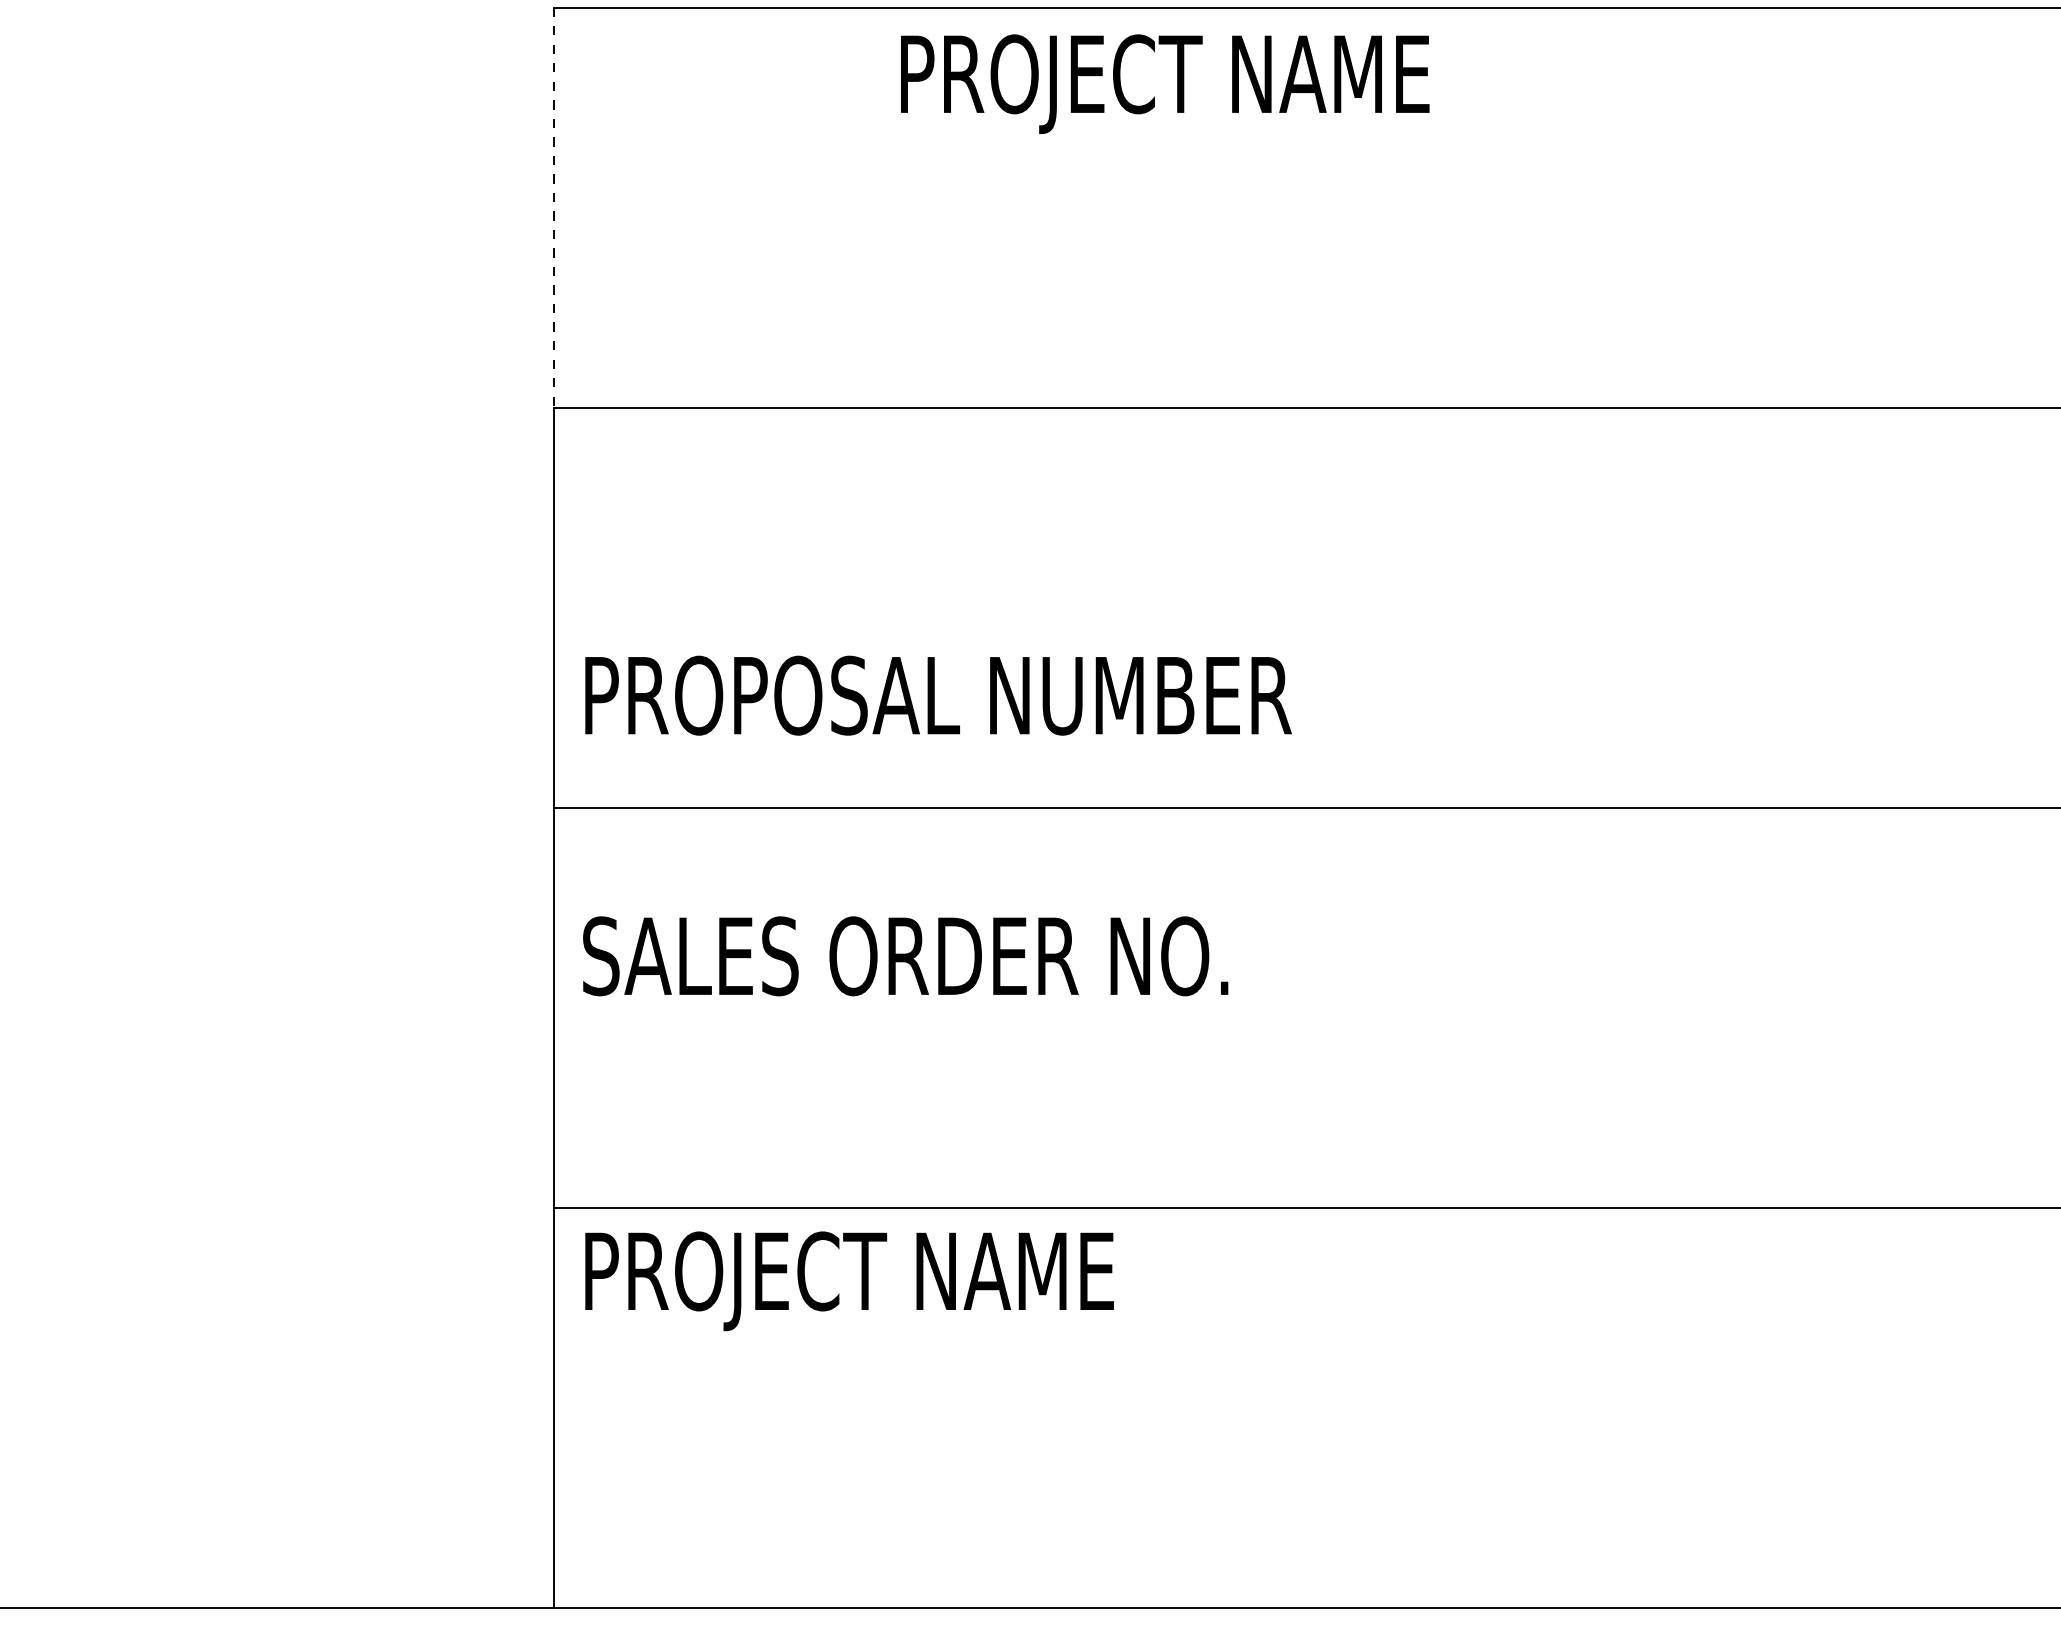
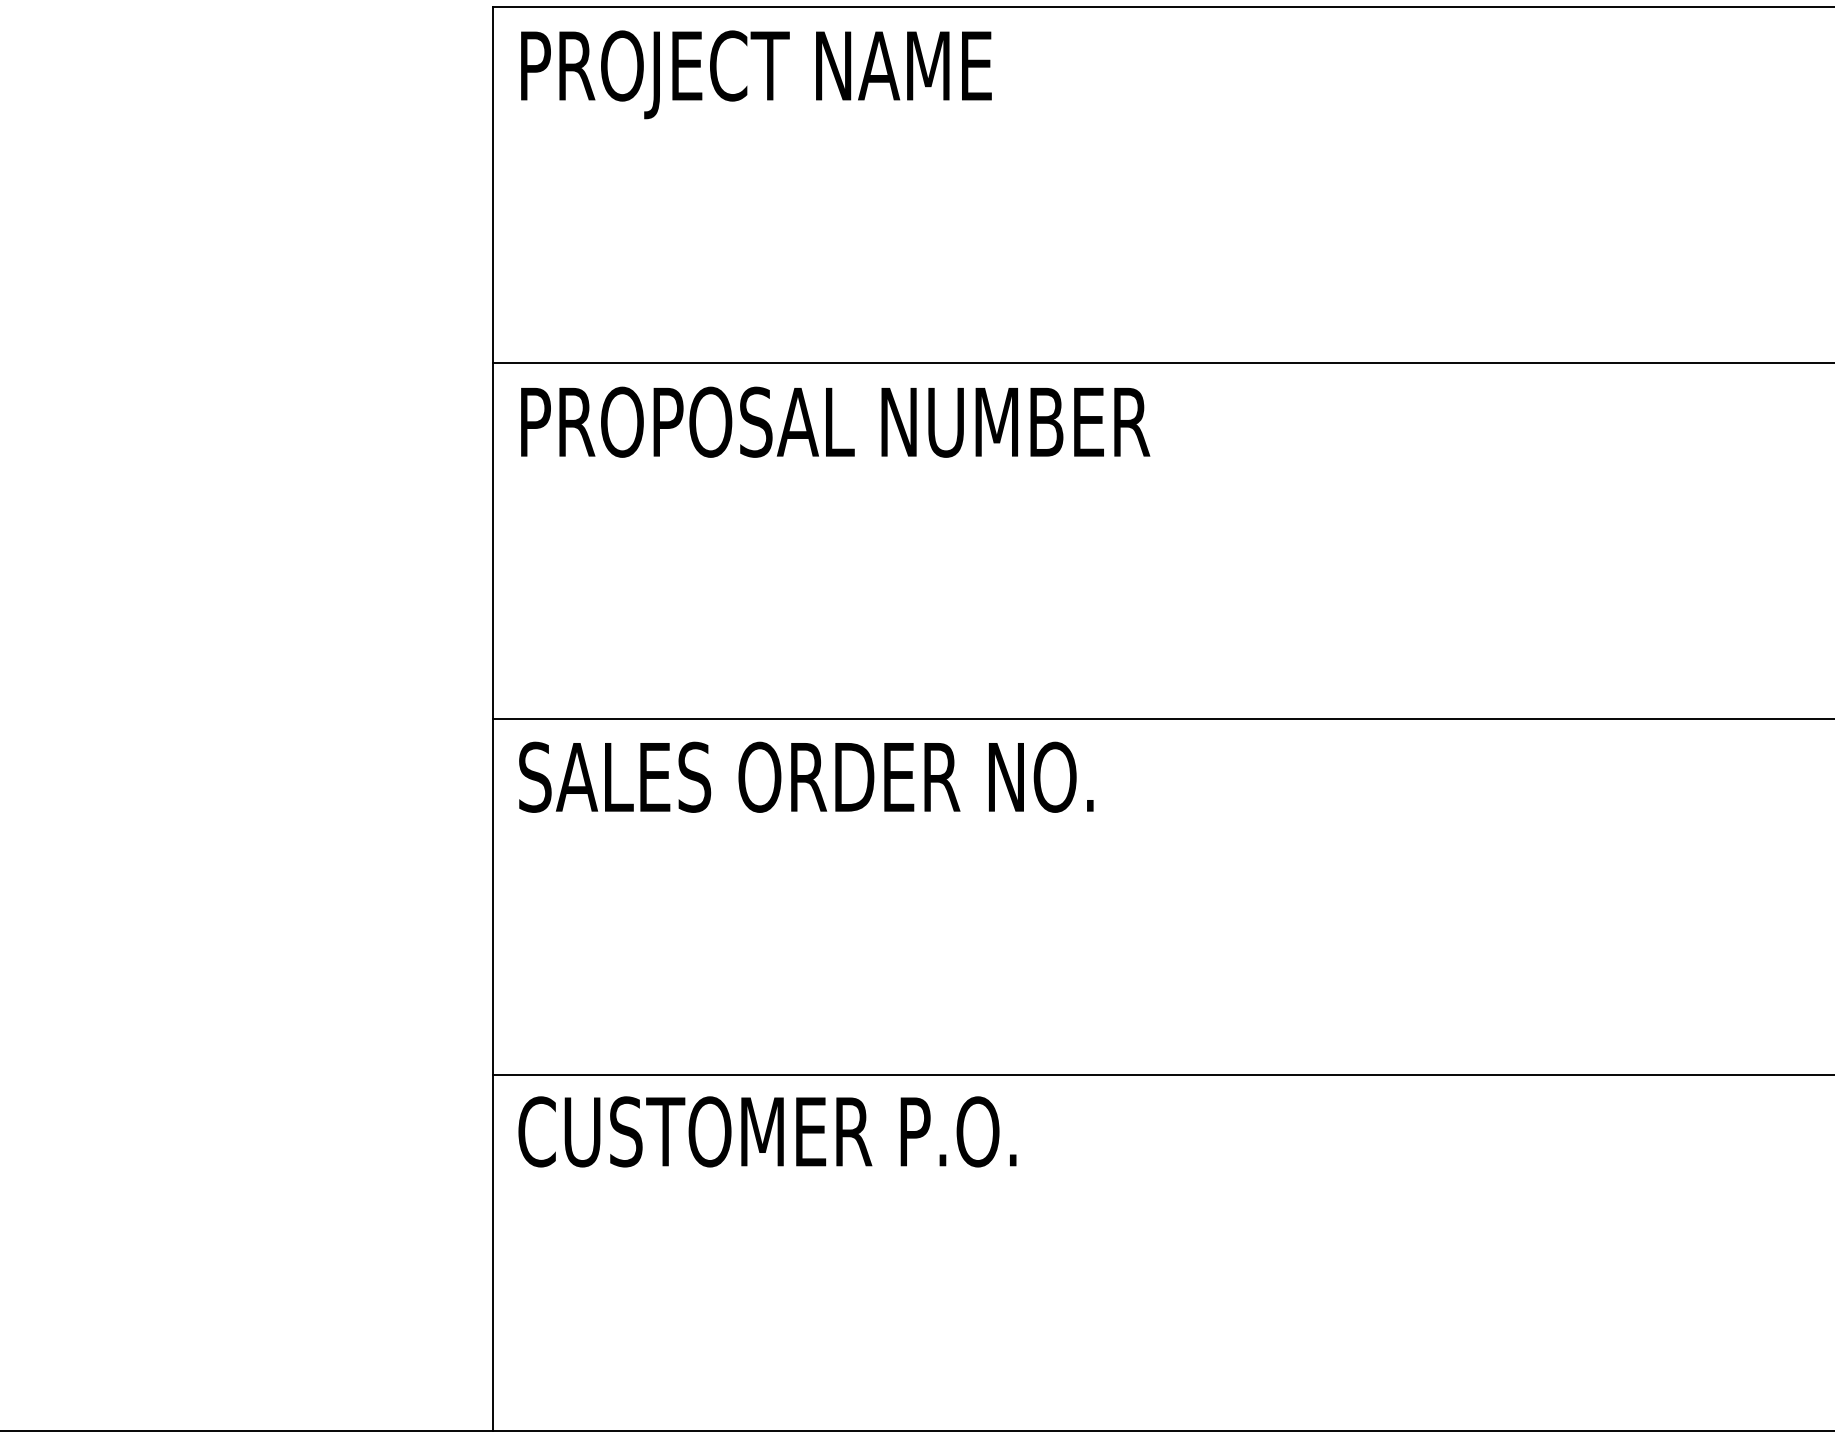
text: (1165, 83) -> (756, 74), moved
line: (553, 208) -> (492, 185), dashed -> solid
text: (938, 694) -> (835, 421), moved
text: (905, 955) -> (806, 776), moved
text: (862, 1281) -> (767, 1140), PROJECT NAME -> CUSTOMER P.O.

